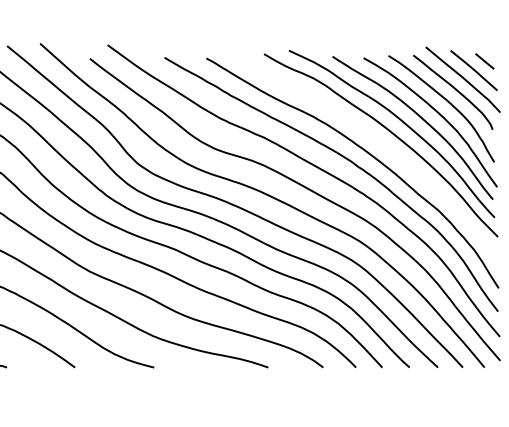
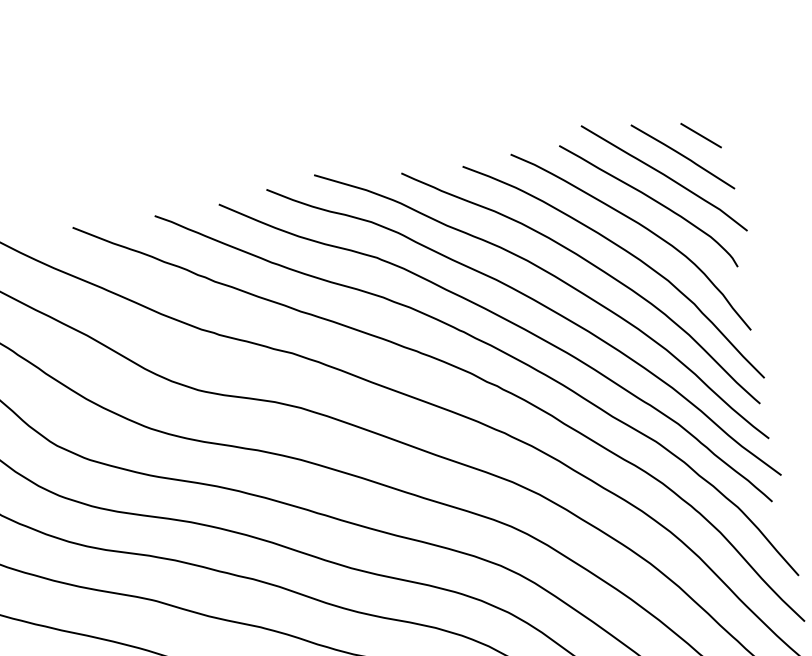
curve: (373, 139) -> (507, 323), added

